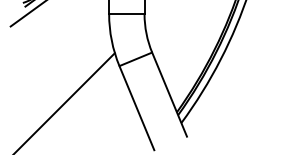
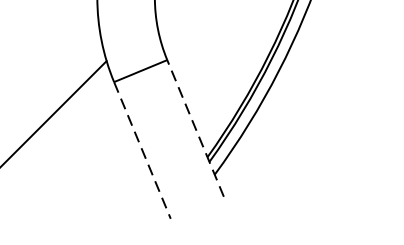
line: (169, 94) -> (195, 128), solid -> dashed
line: (136, 108) -> (141, 151), solid -> dashed

